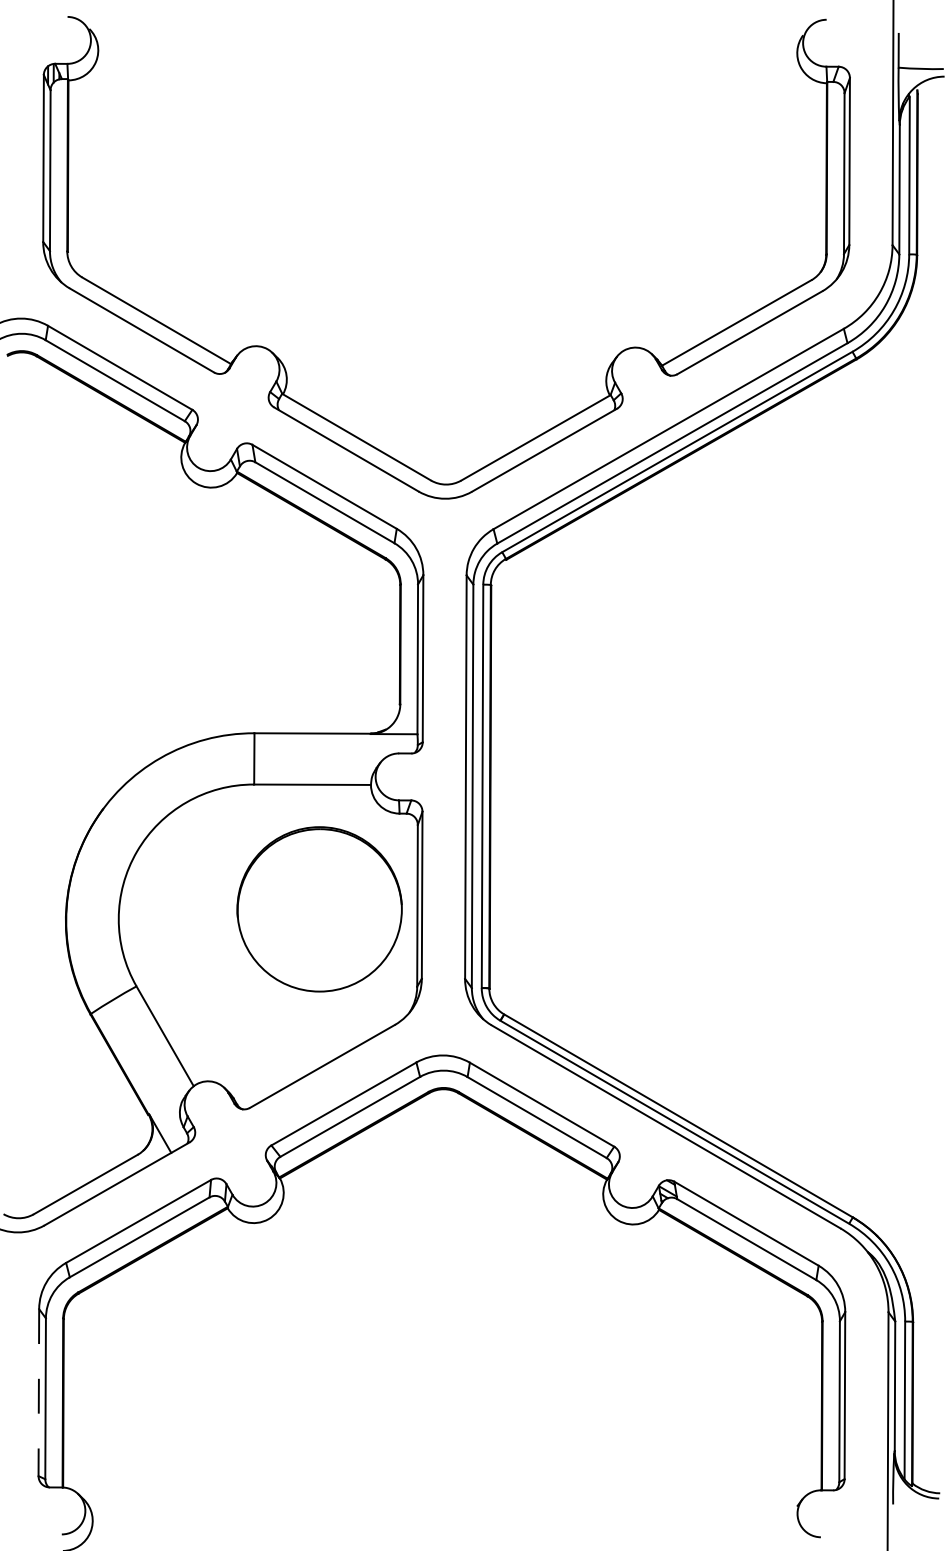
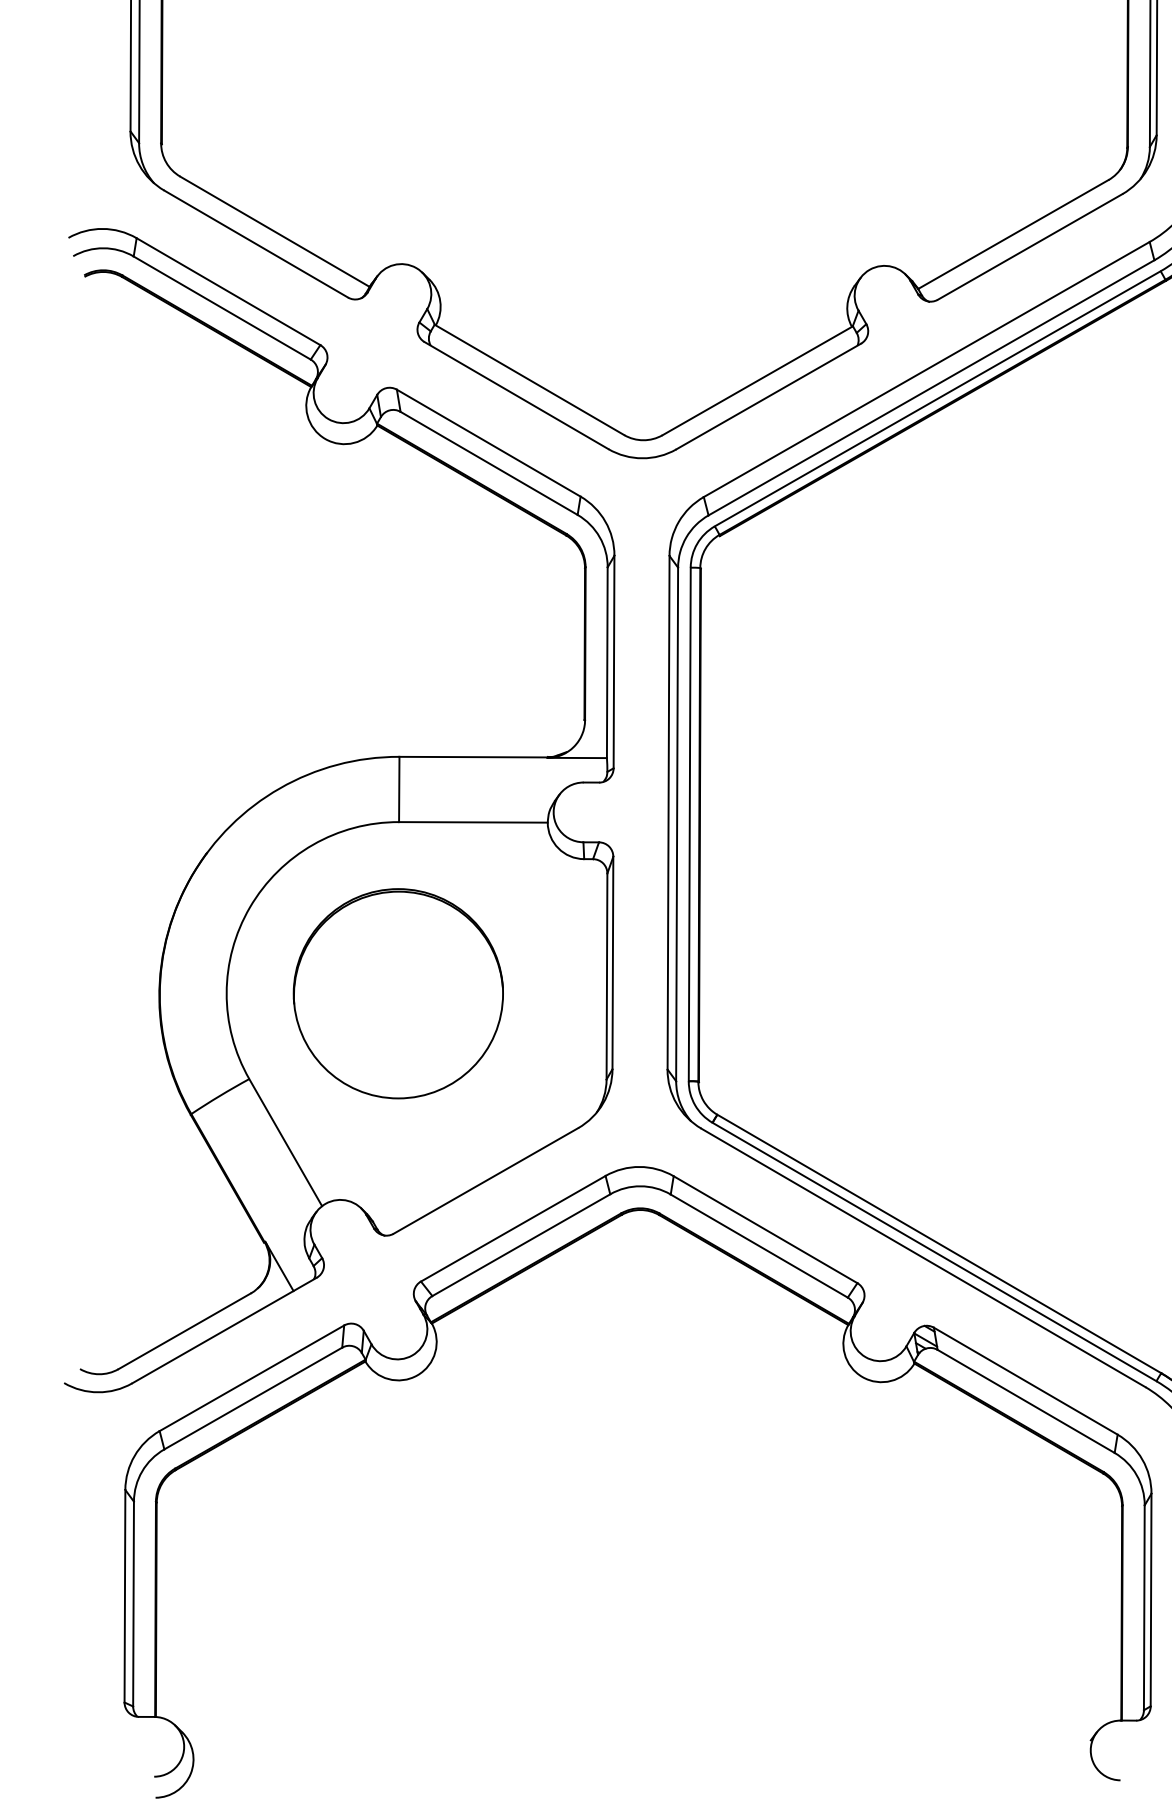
part: (319, 909) -> (398, 993), moved
line: (38, 1393) -> (124, 1597), dashed -> solid

